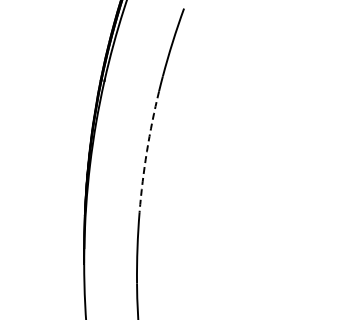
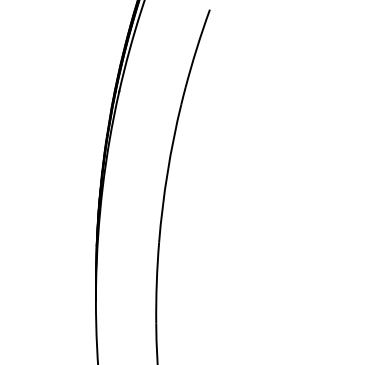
arc: (146, 151) -> (167, 172), dashed -> solid

